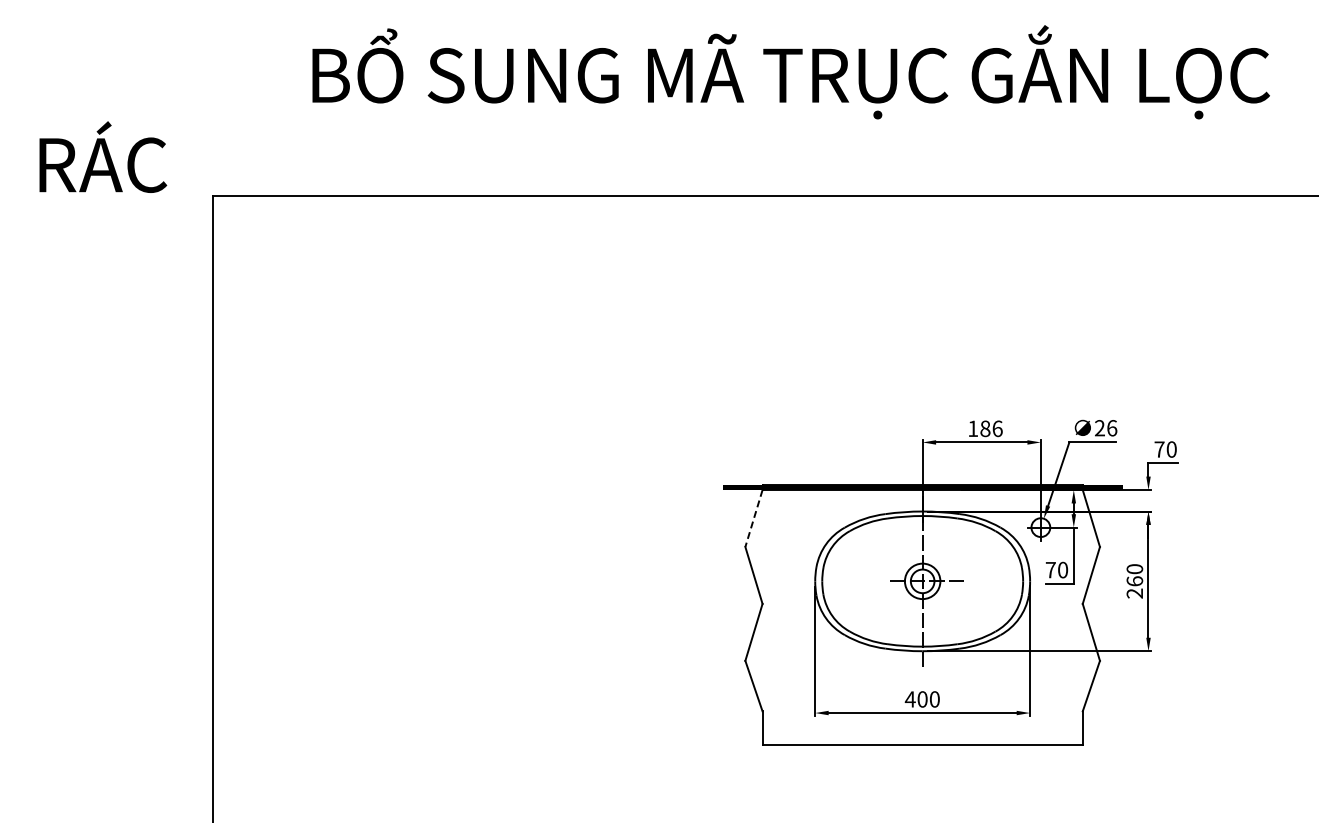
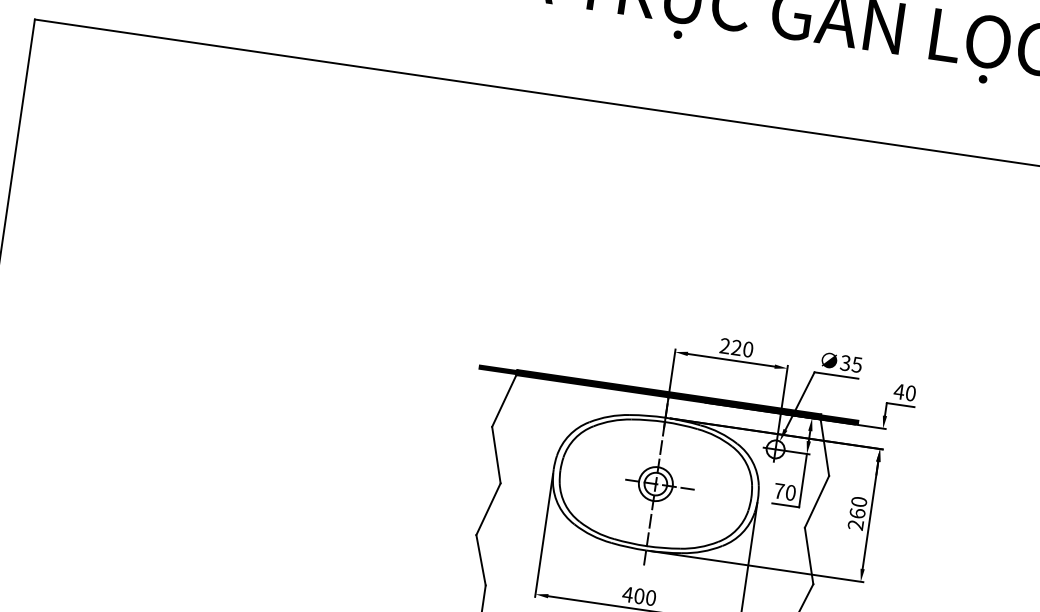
text: (985, 428) -> (736, 347), 186 -> 220
text: (1105, 428) -> (850, 364), 26 -> 35
text: (1159, 449) -> (899, 391), 70 -> 40
line: (753, 518) -> (503, 400), dashed -> solid

